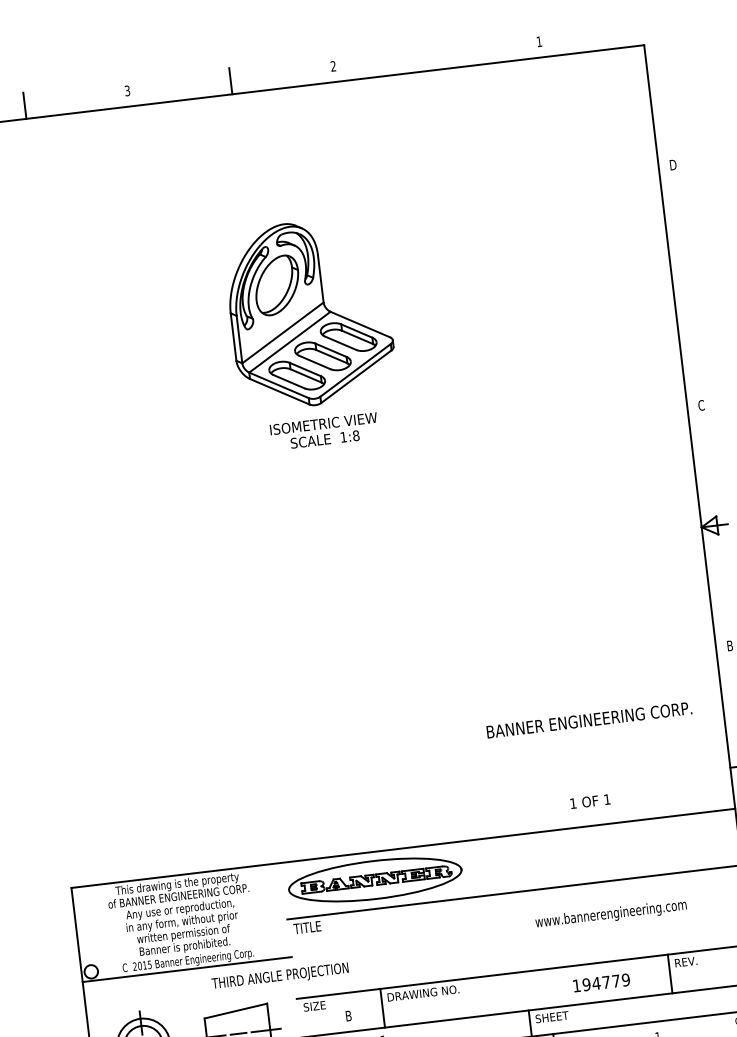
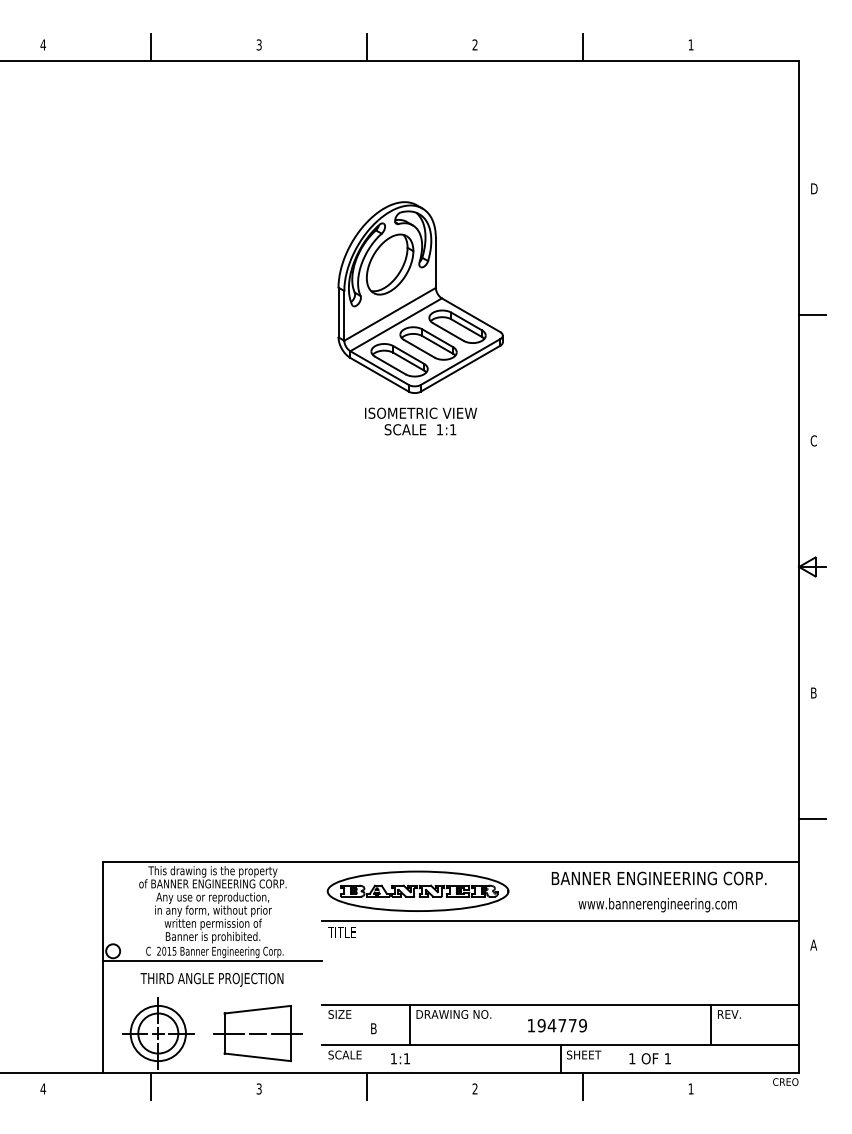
line: (437, 56) -> (583, 47), added
line: (685, 285) -> (812, 314), added
text: (355, 435) -> (452, 429), 1:8 -> 1:1
text: (588, 720) -> (658, 878), moved
text: (589, 801) -> (649, 1058), moved
text: (610, 914) -> (657, 905), moved
text: (279, 976) -> (211, 979), moved
text: (601, 982) -> (557, 1025), moved

